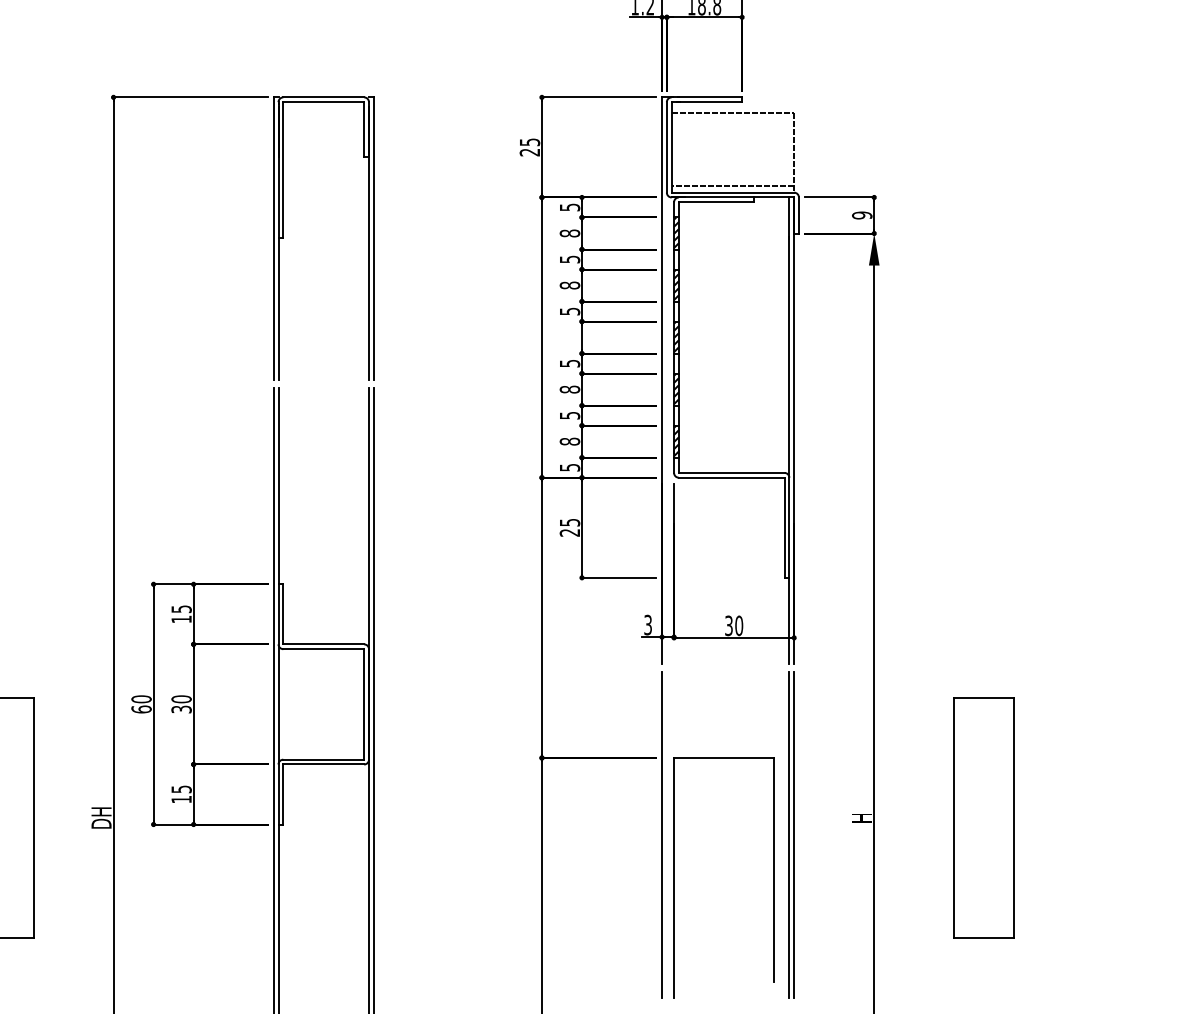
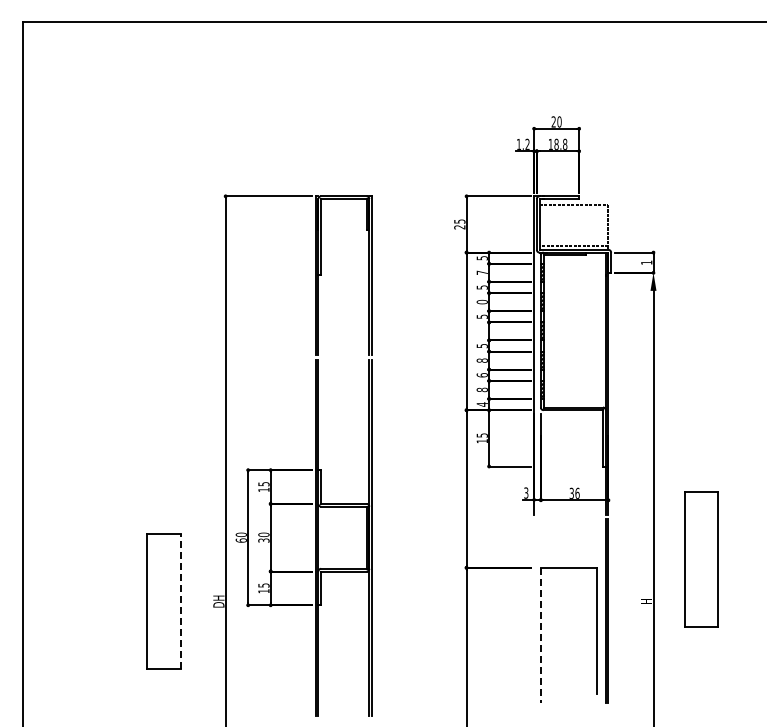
text: (861, 215) -> (646, 262), 9 -> 1
text: (568, 232) -> (481, 272), 8 -> 7
text: (570, 284) -> (482, 301), 8 -> 0
text: (568, 416) -> (481, 375), 5 -> 6
text: (568, 467) -> (481, 404), 5 -> 4
text: (568, 533) -> (481, 441), 25 -> 15
text: (739, 624) -> (577, 492), 30 -> 36
line: (33, 817) -> (180, 601), solid -> dashed
part: (984, 817) -> (701, 559), moved
line: (662, 833) -> (534, 610), removed
line: (673, 878) -> (540, 635), solid -> dashed

